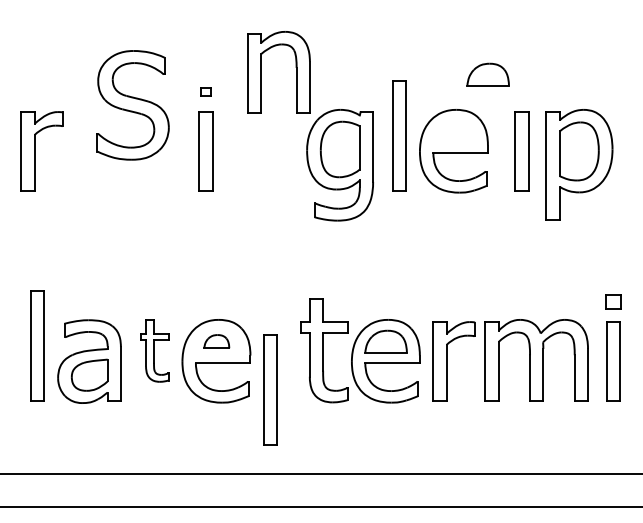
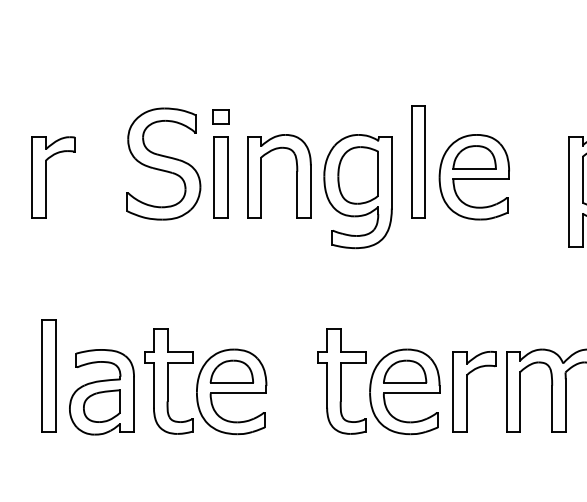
part: (261, 72) -> (261, 176), moved
part: (487, 74) -> (473, 157), moved
part: (205, 91) -> (220, 116), size x1.67
part: (132, 105) -> (163, 164), moved
part: (521, 151) -> (543, 177), removed
part: (216, 341) -> (231, 371), size x1.67
part: (154, 350) -> (168, 380), size x1.67
part: (270, 389) -> (286, 420), removed

